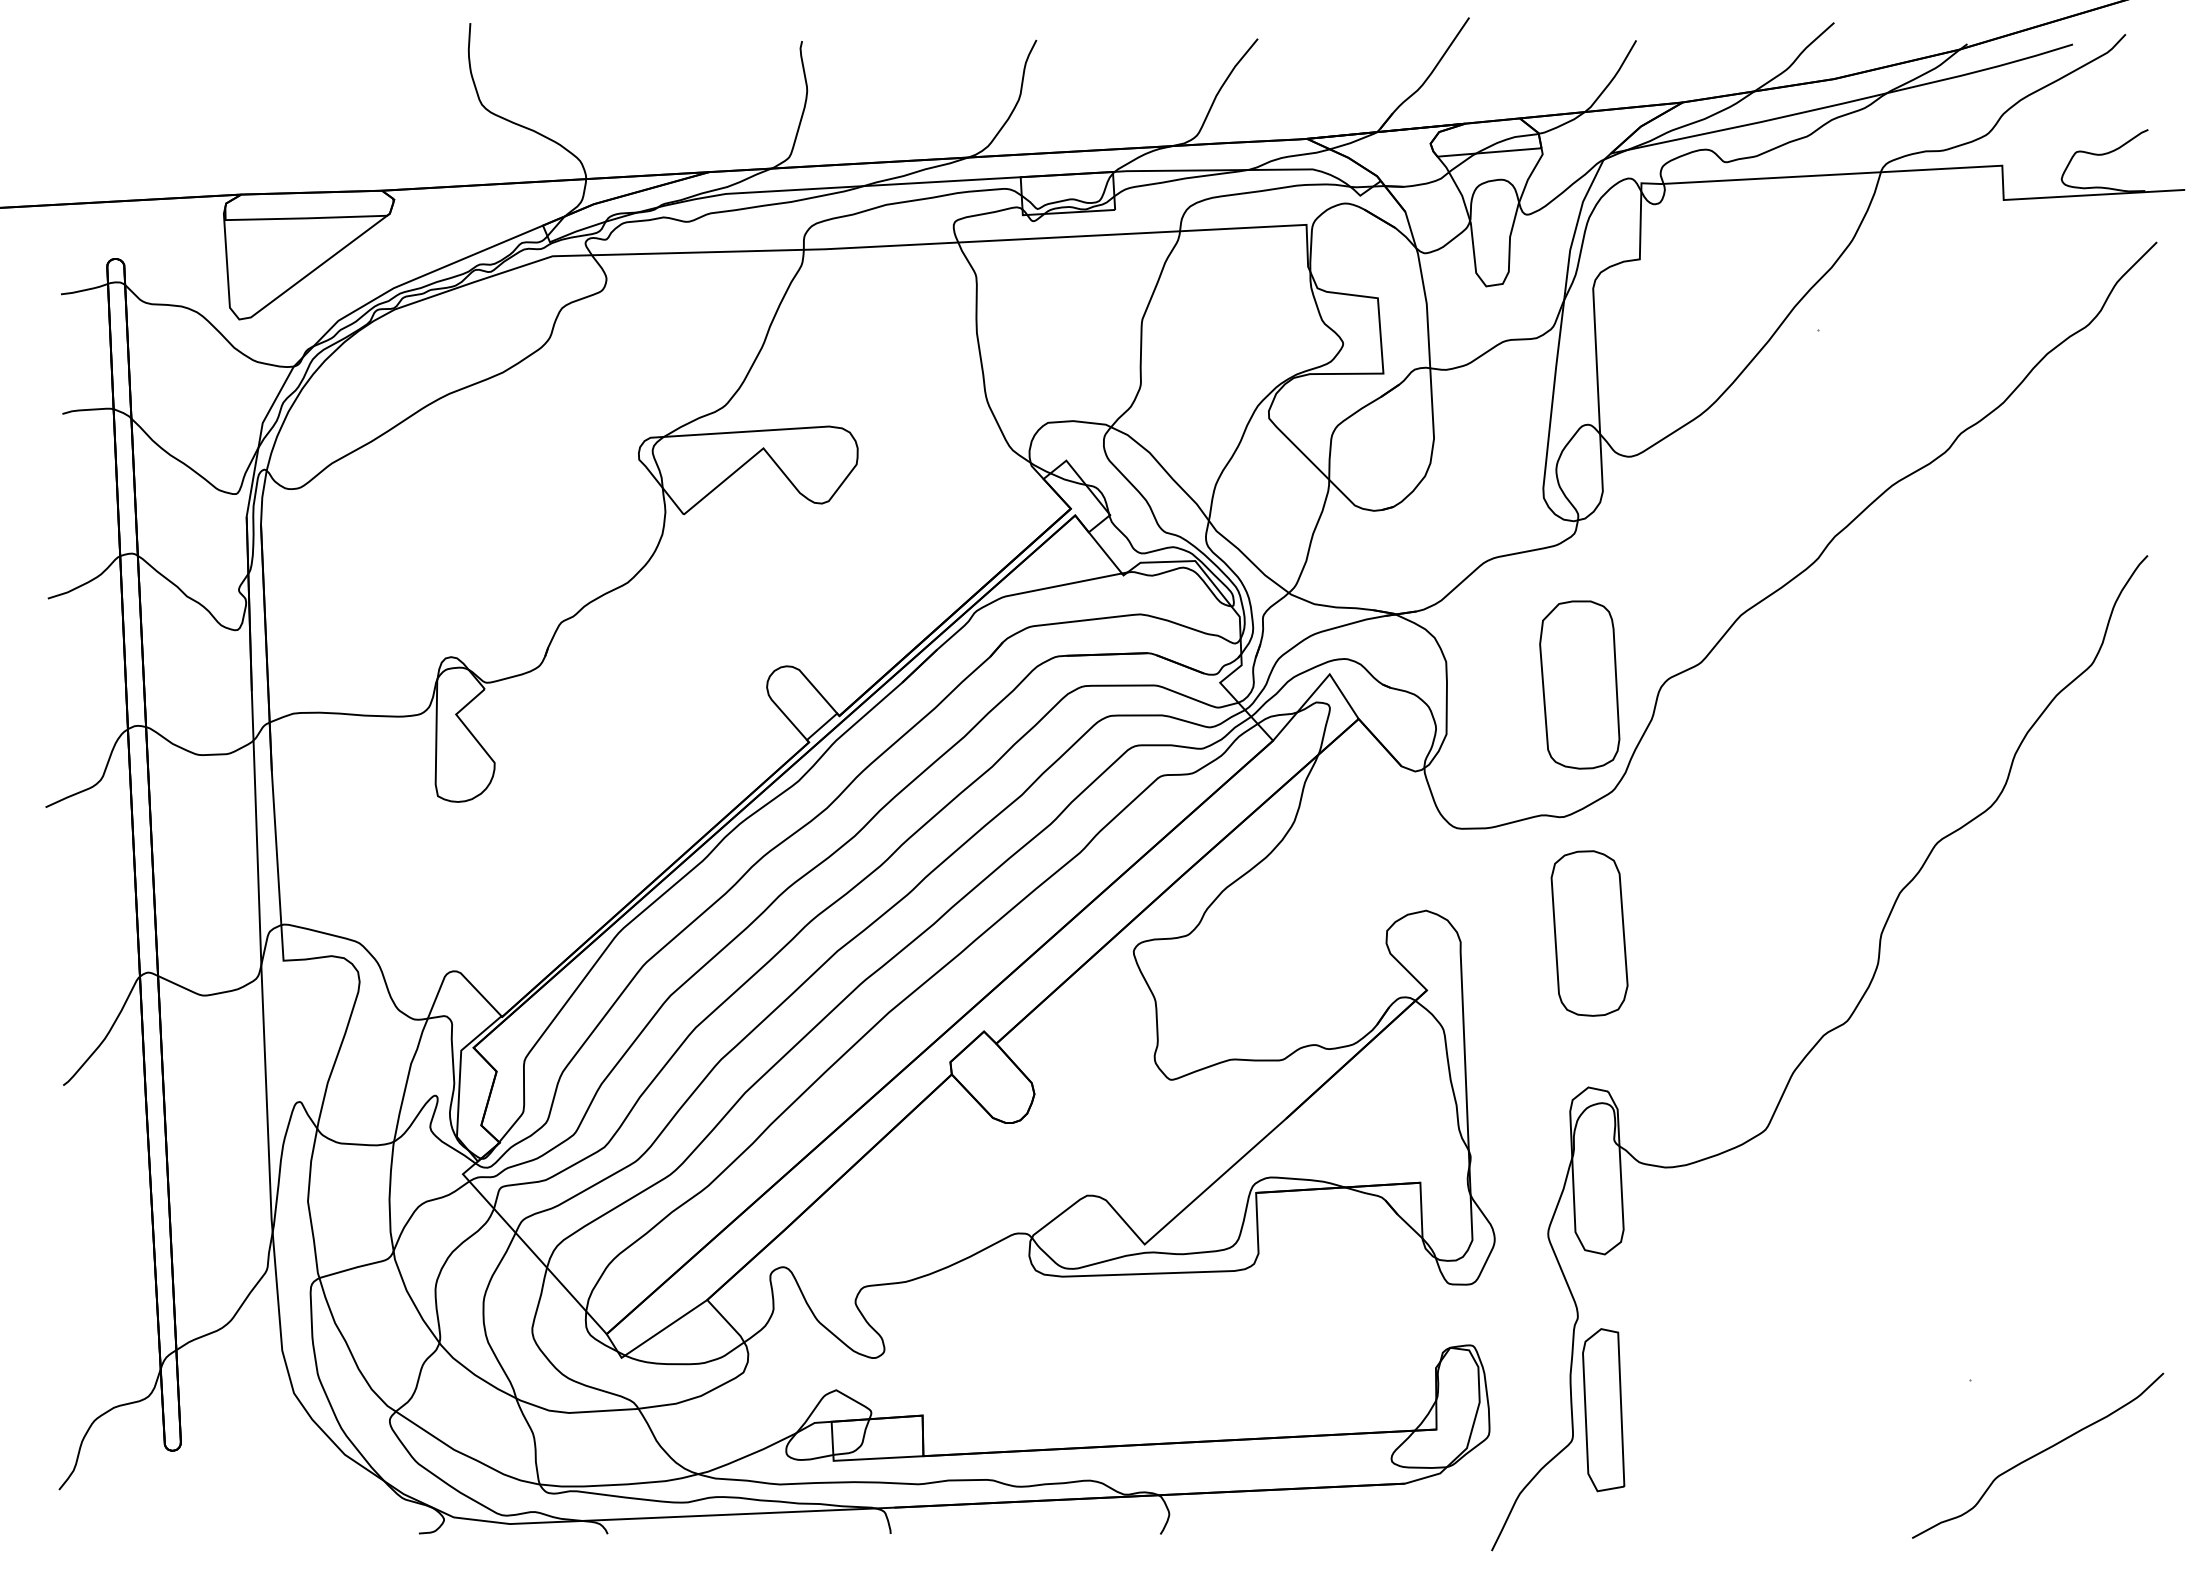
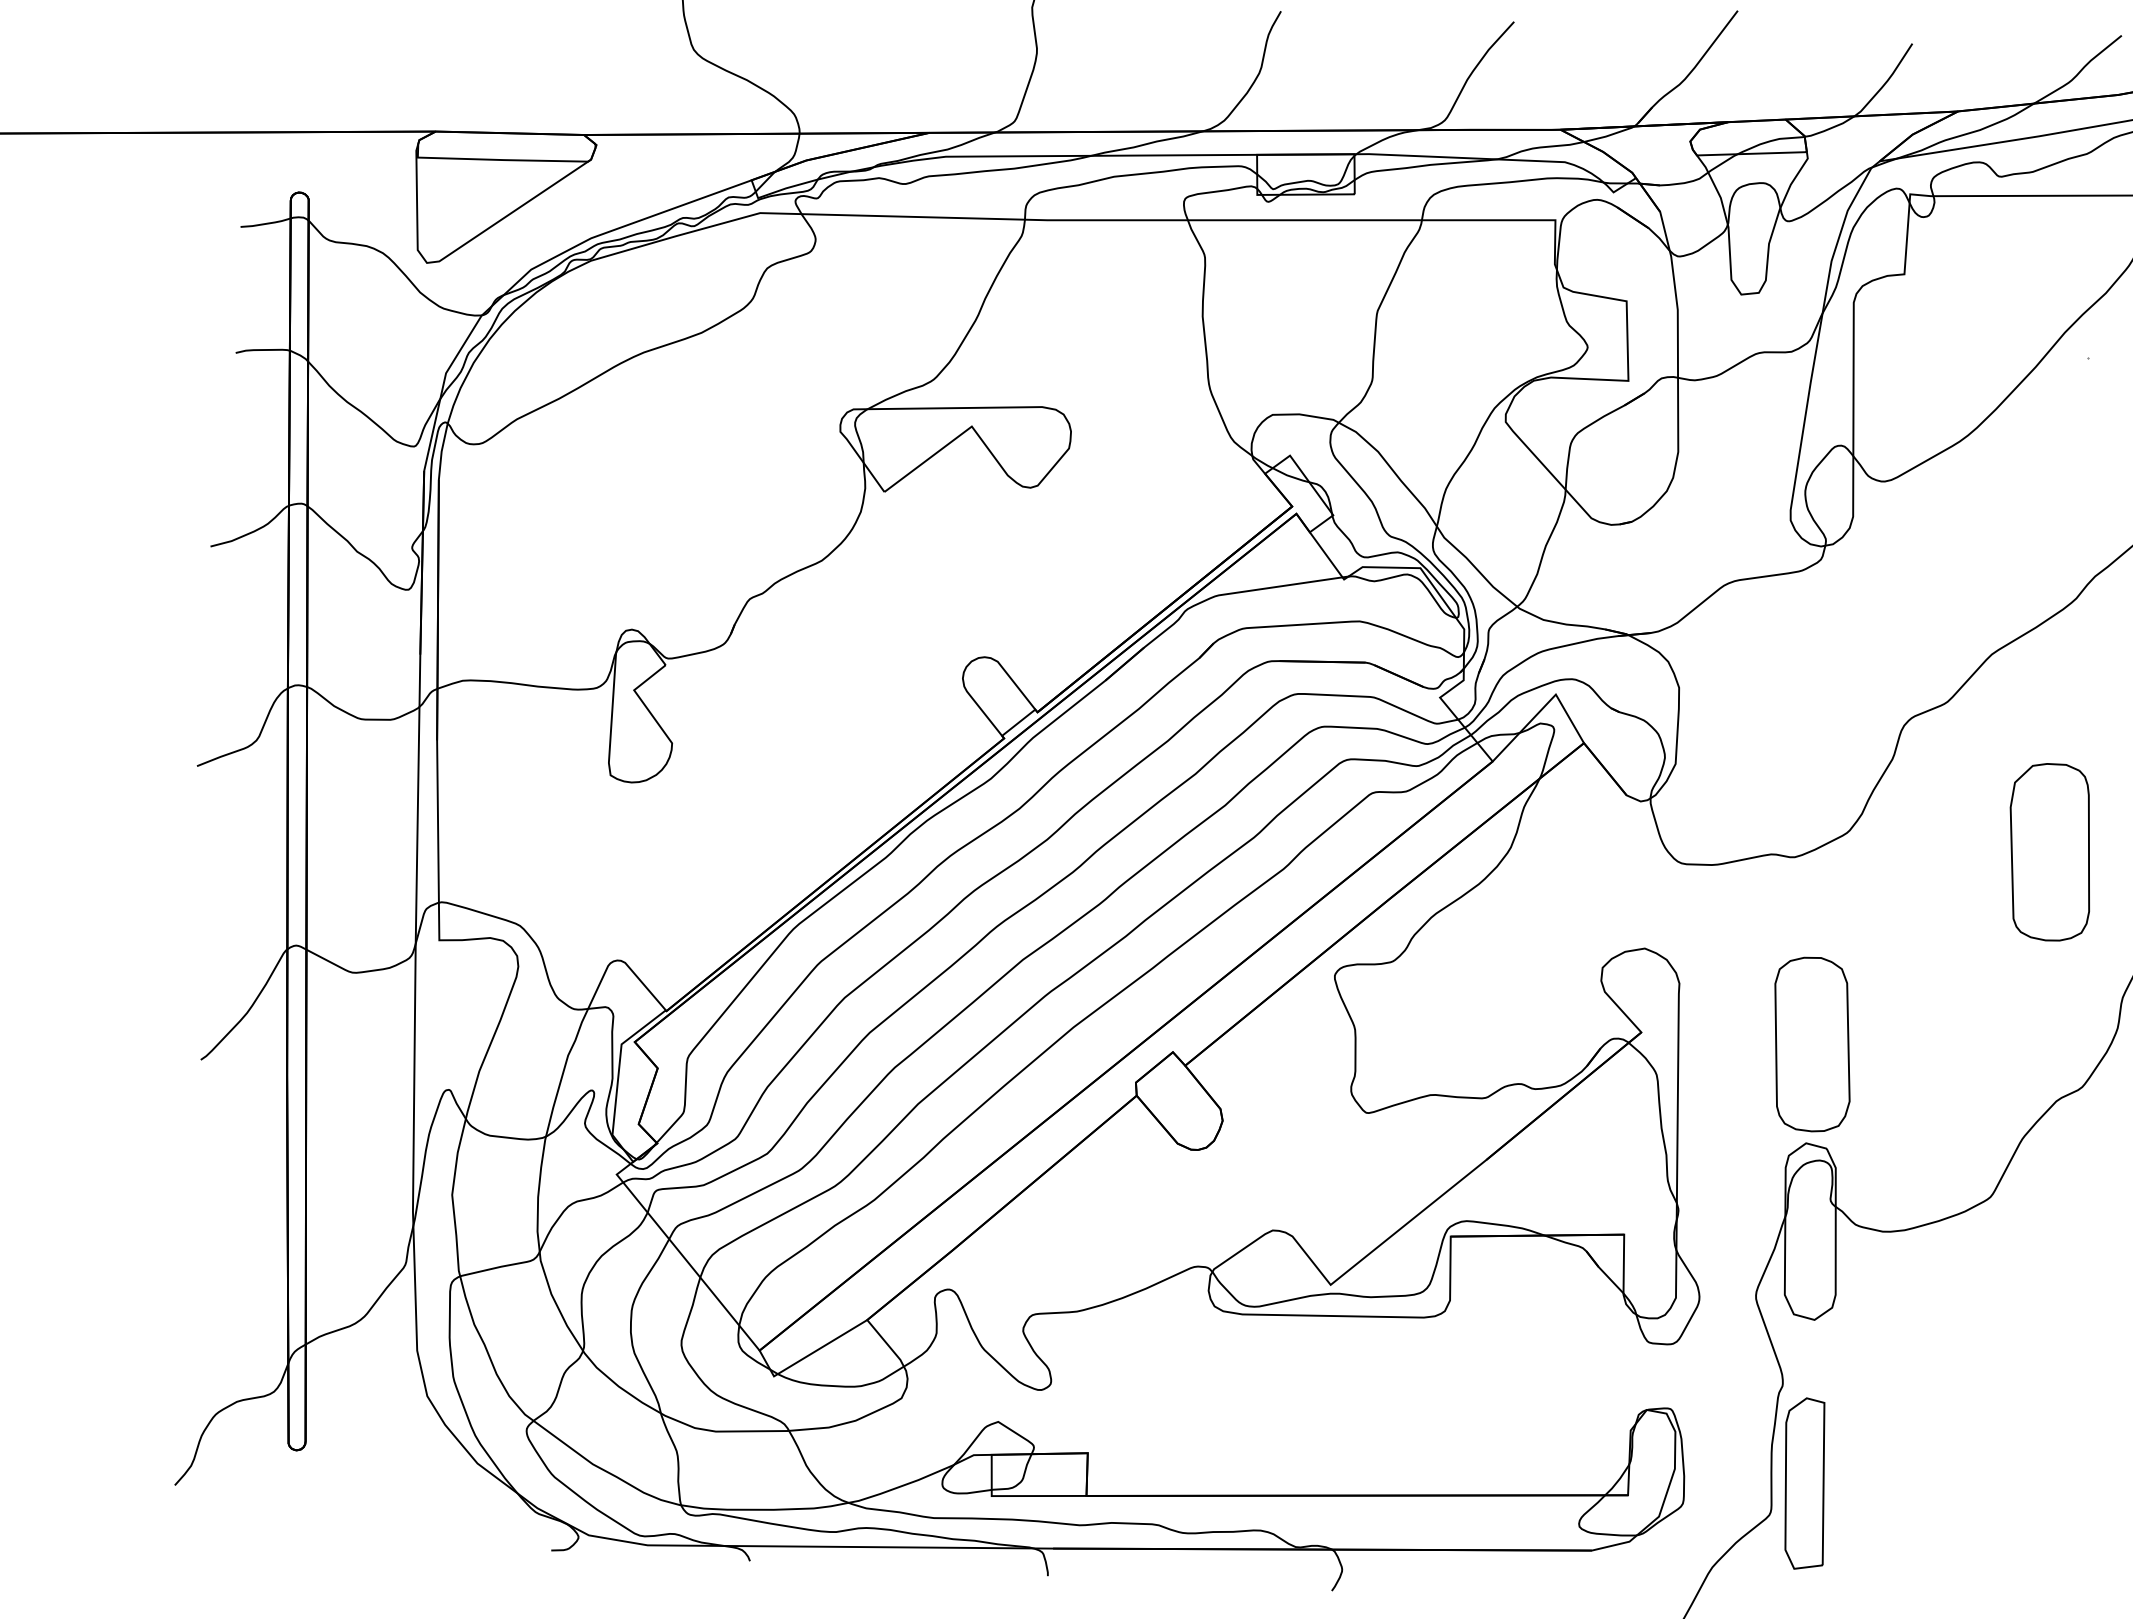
part: (1579, 684) -> (2050, 851), moved
part: (1589, 933) -> (1812, 1044), moved

